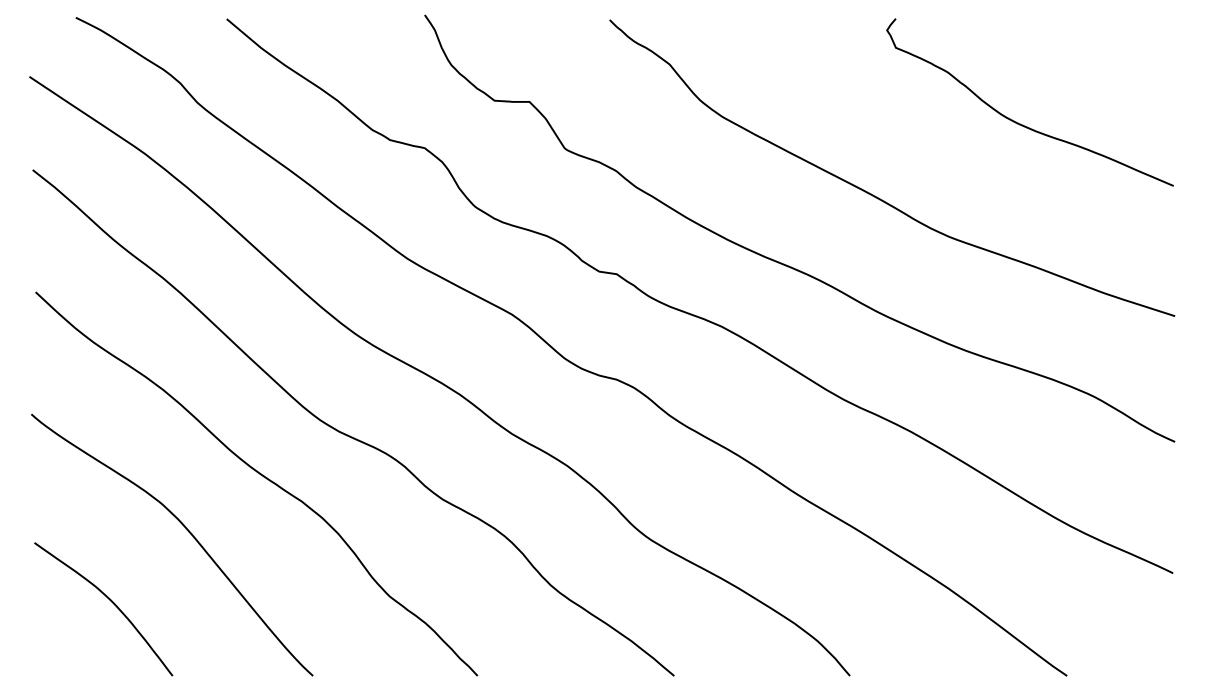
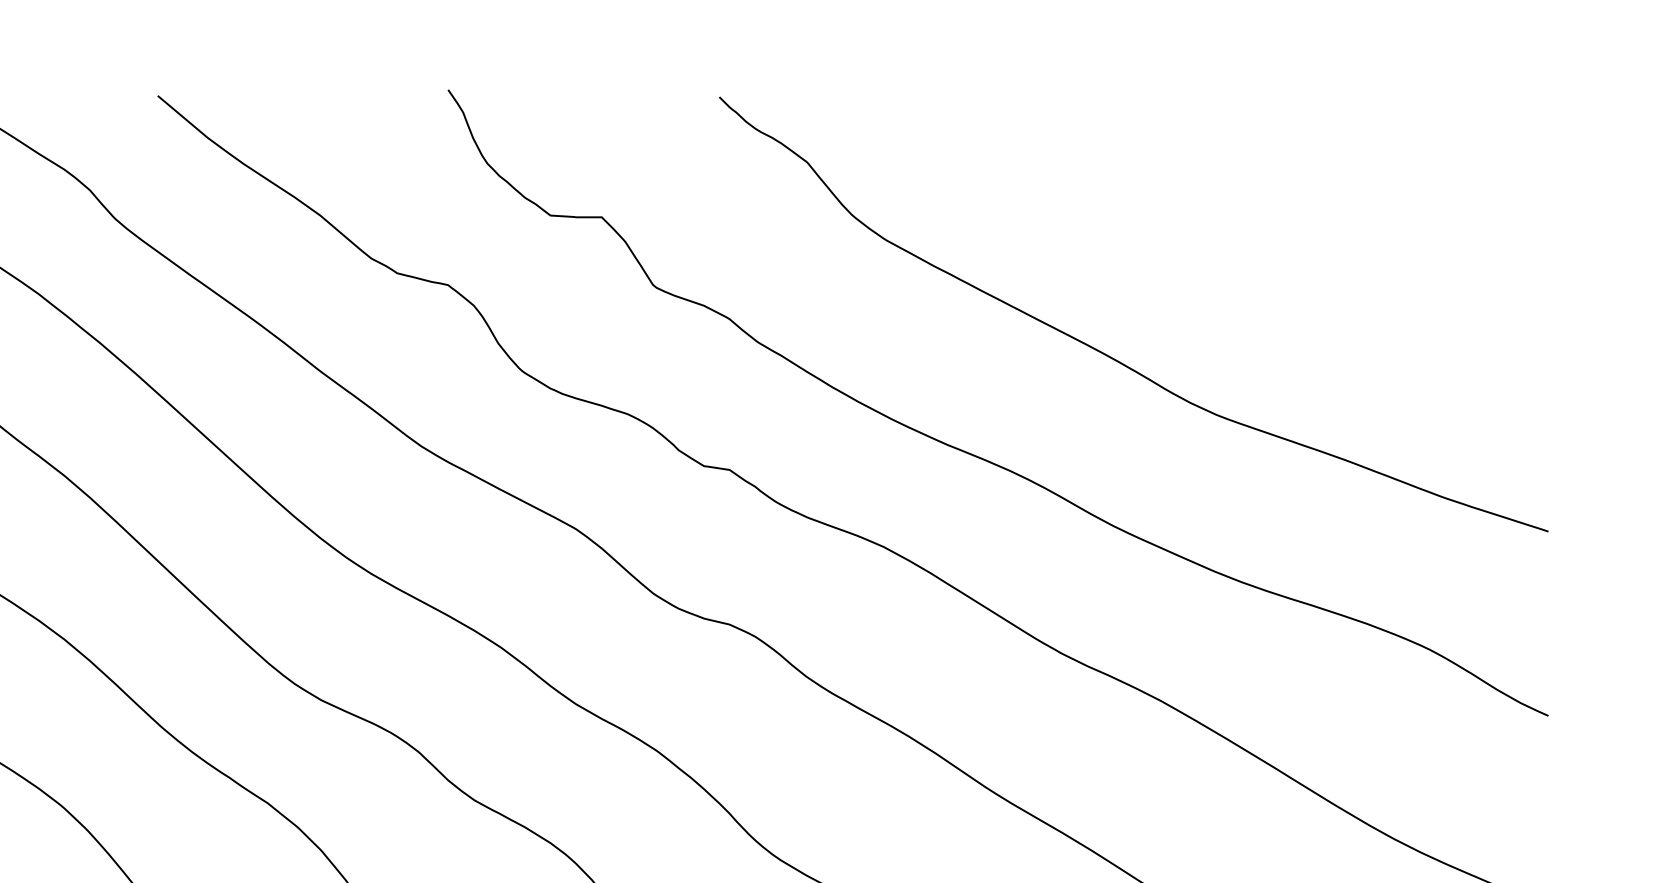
curve: (1018, 122) -> (1318, 247), removed

